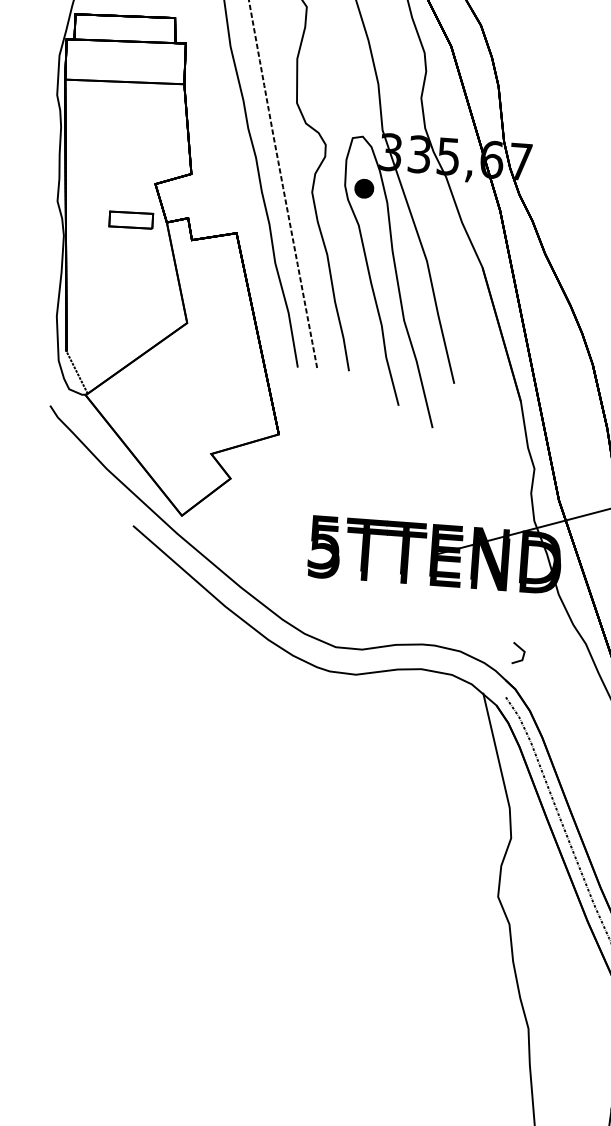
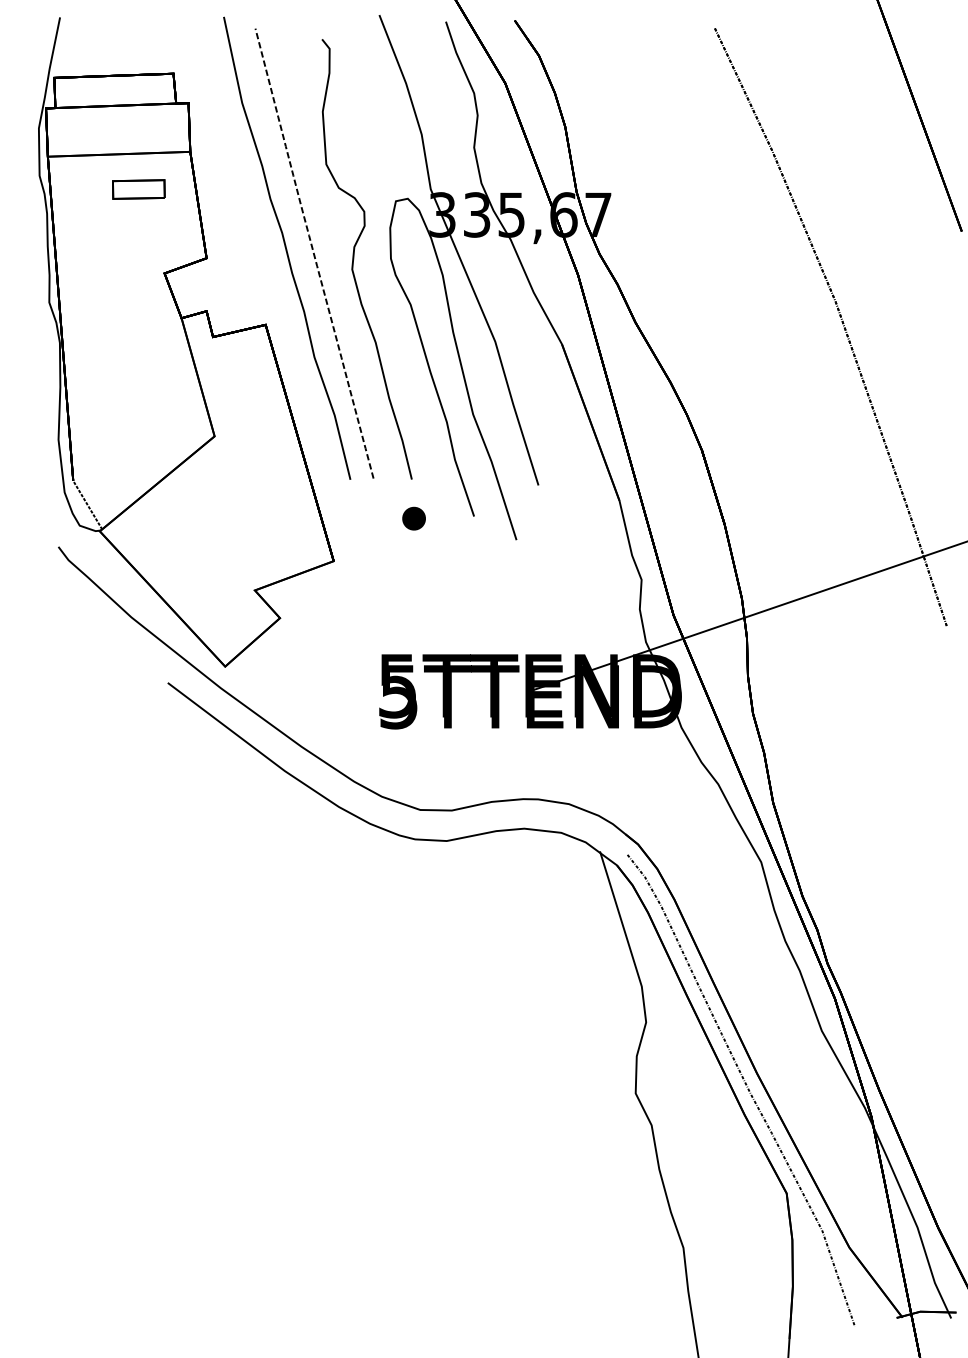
part: (363, 188) -> (413, 518), moved
part: (130, 220) -> (138, 189), moved
line: (520, 649) -> (640, 796), removed

